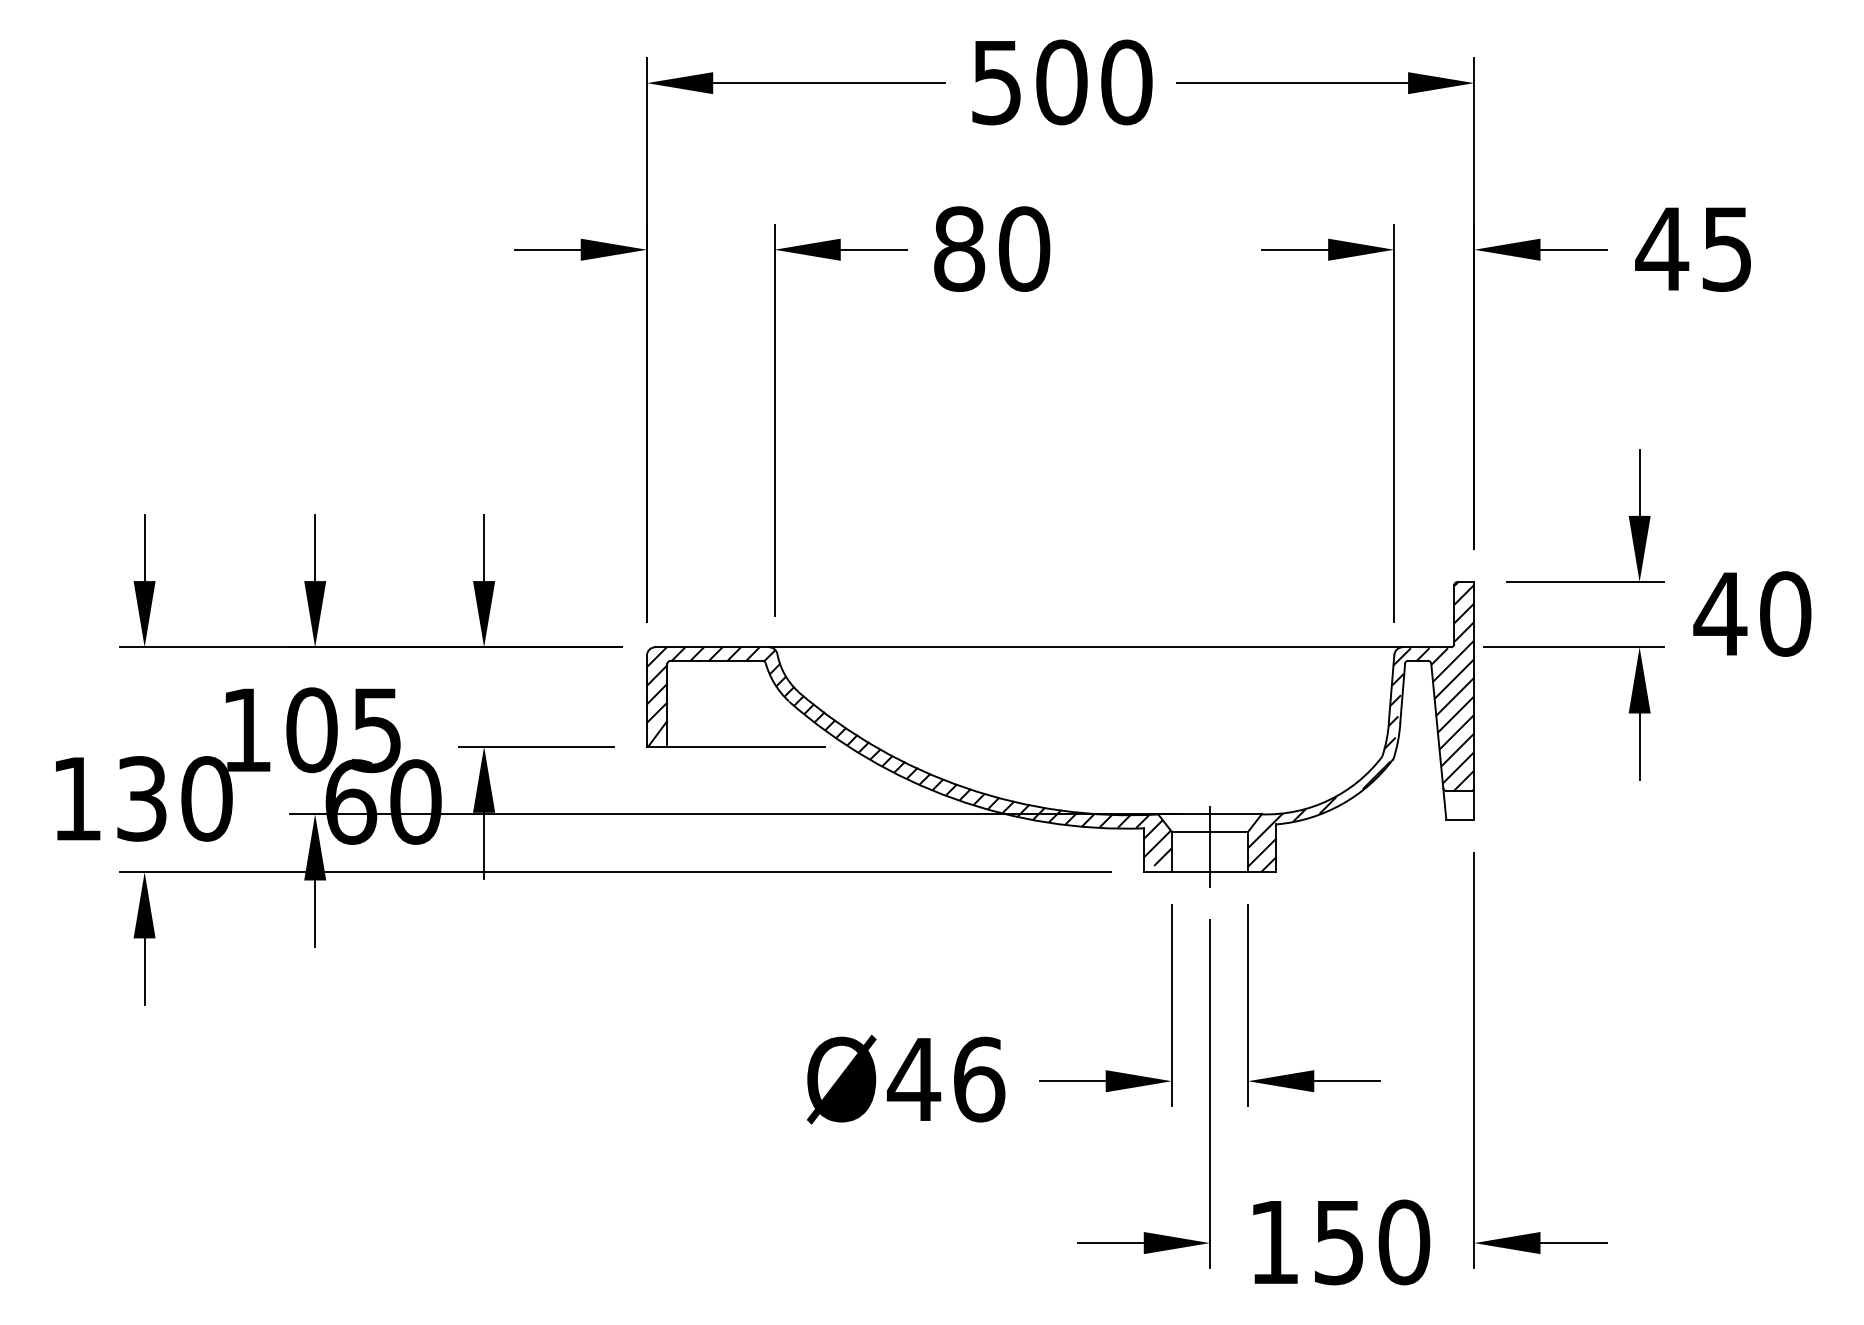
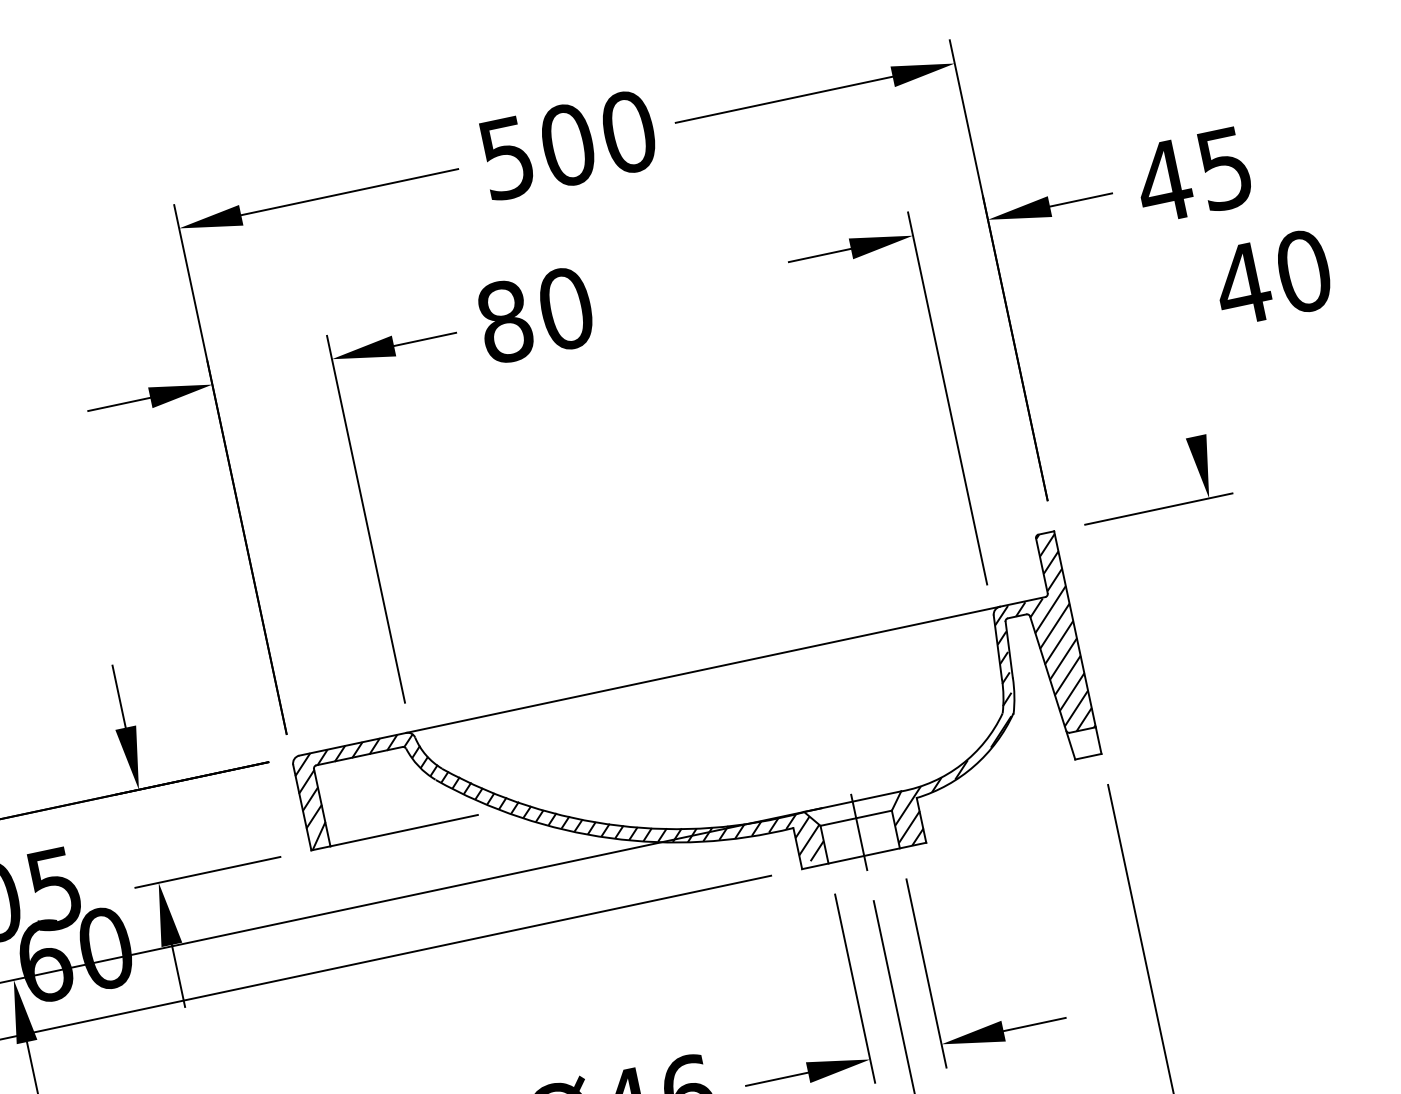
line: (1639, 482) -> (1189, 405), removed
text: (1752, 613) -> (1272, 277), moved
part: (1628, 713) -> (1224, 623), removed

